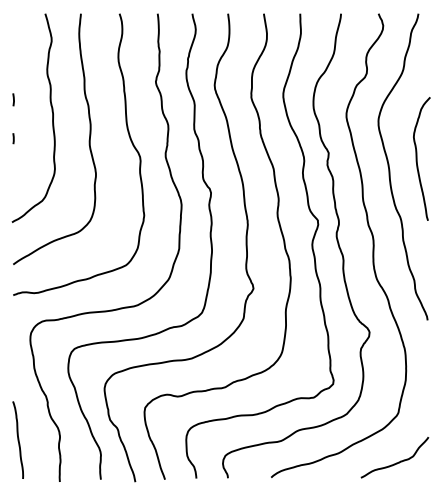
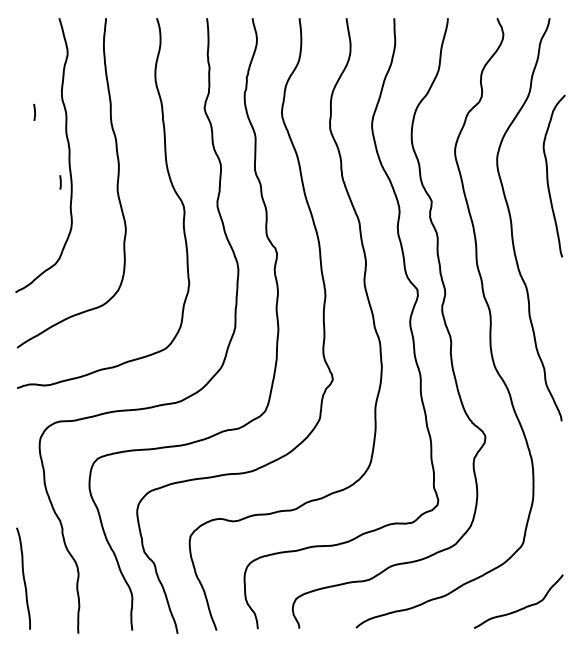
line: (13, 99) -> (34, 111), moved
line: (13, 138) -> (60, 182), moved
curve: (417, 158) -> (548, 175), moved

